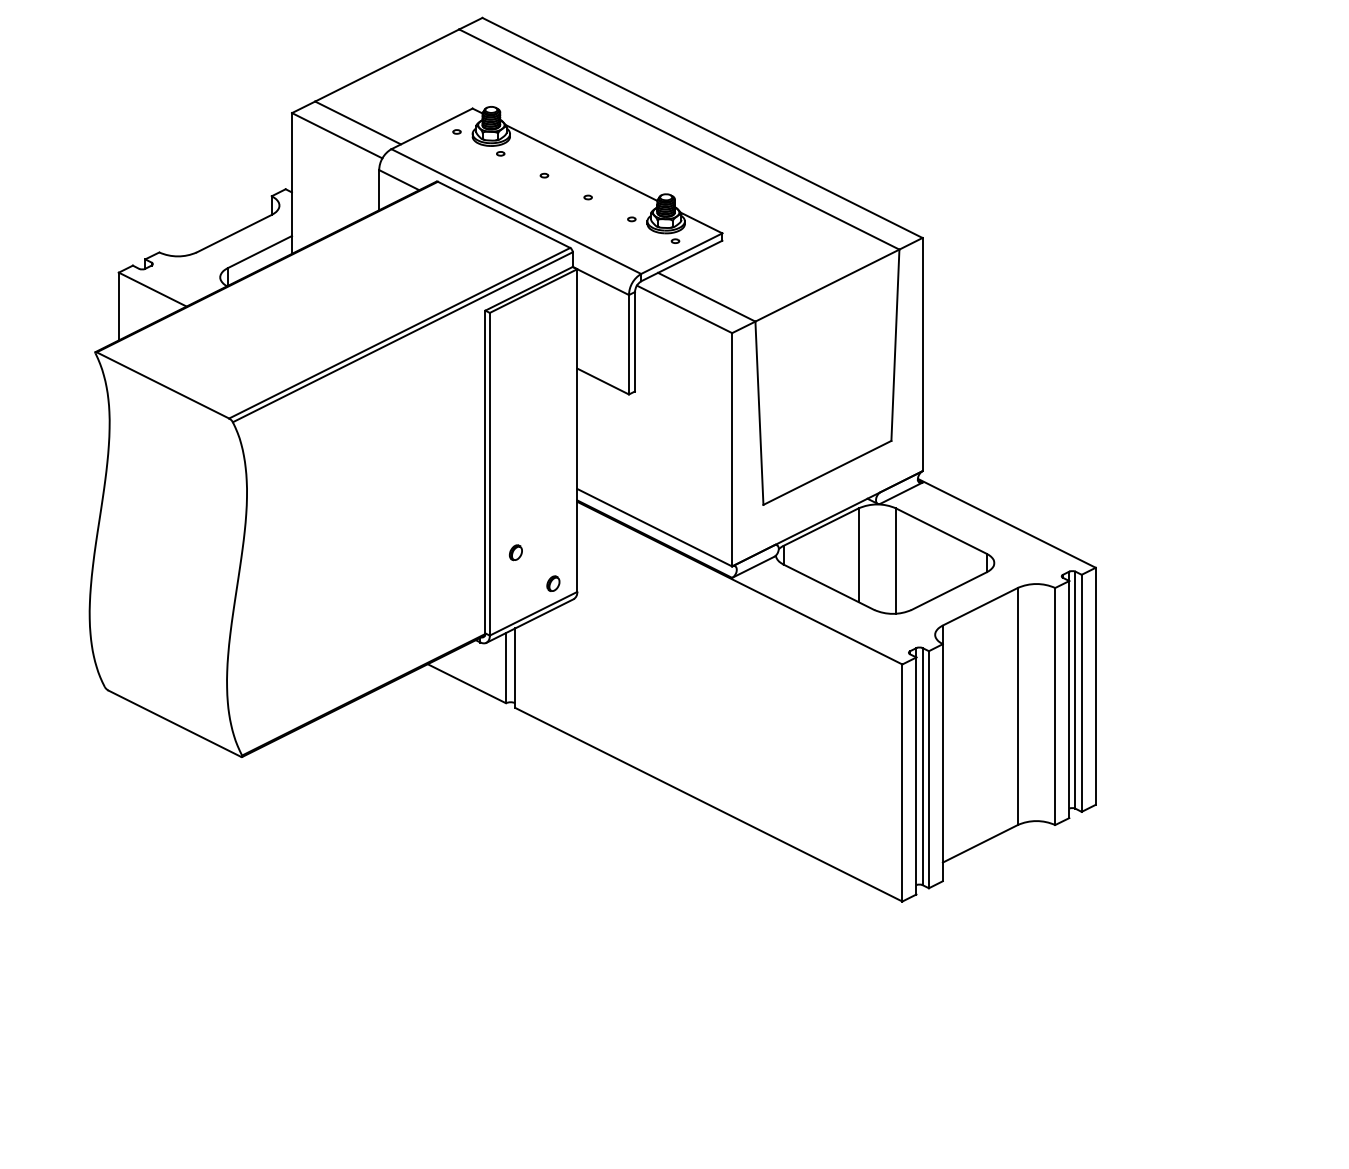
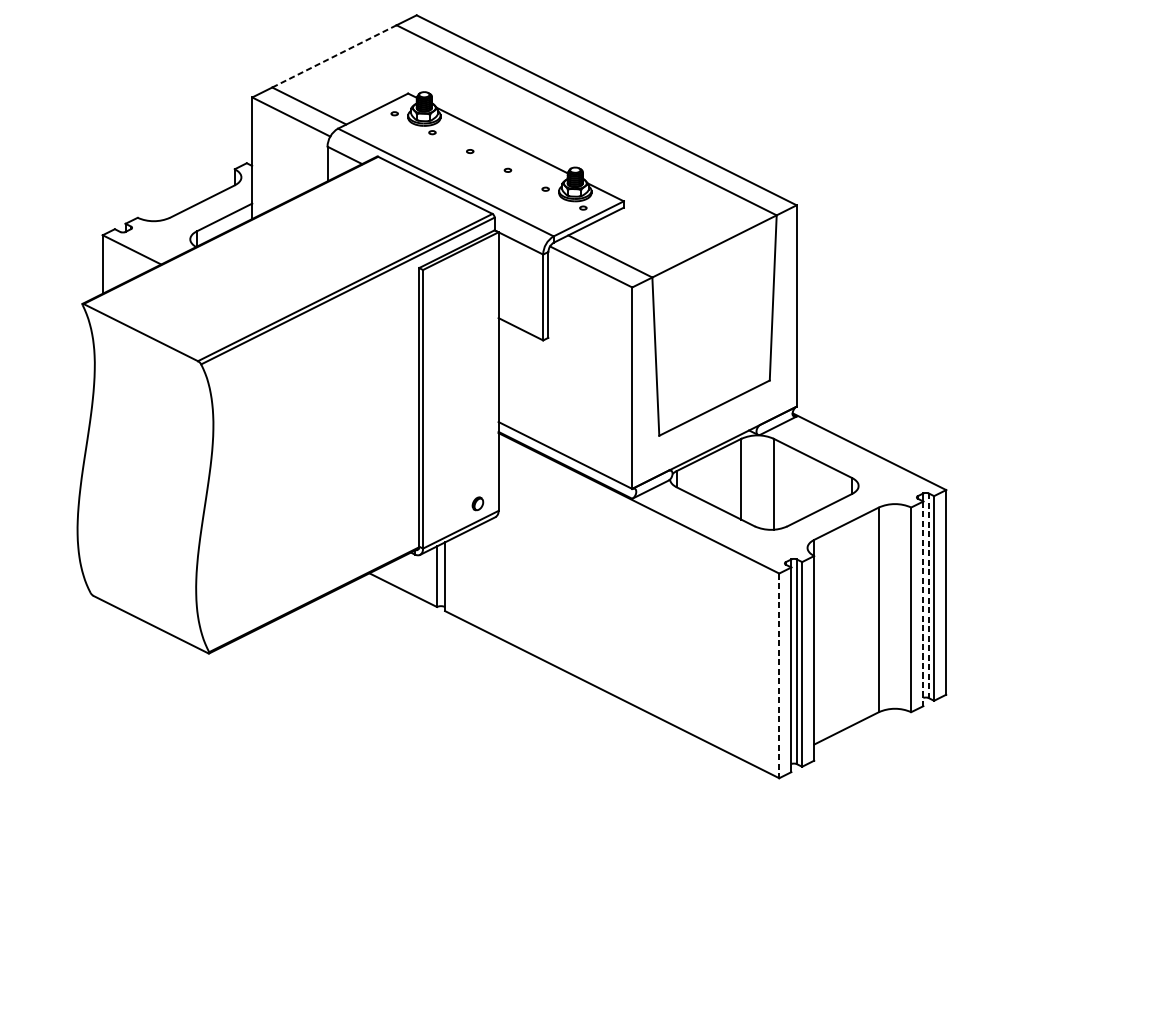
line: (387, 65) -> (334, 56), solid -> dashed
part: (515, 552) -> (445, 476), removed
line: (1075, 690) -> (928, 596), solid -> dashed
line: (1069, 699) -> (923, 603), solid -> dashed
line: (902, 783) -> (779, 676), solid -> dashed

